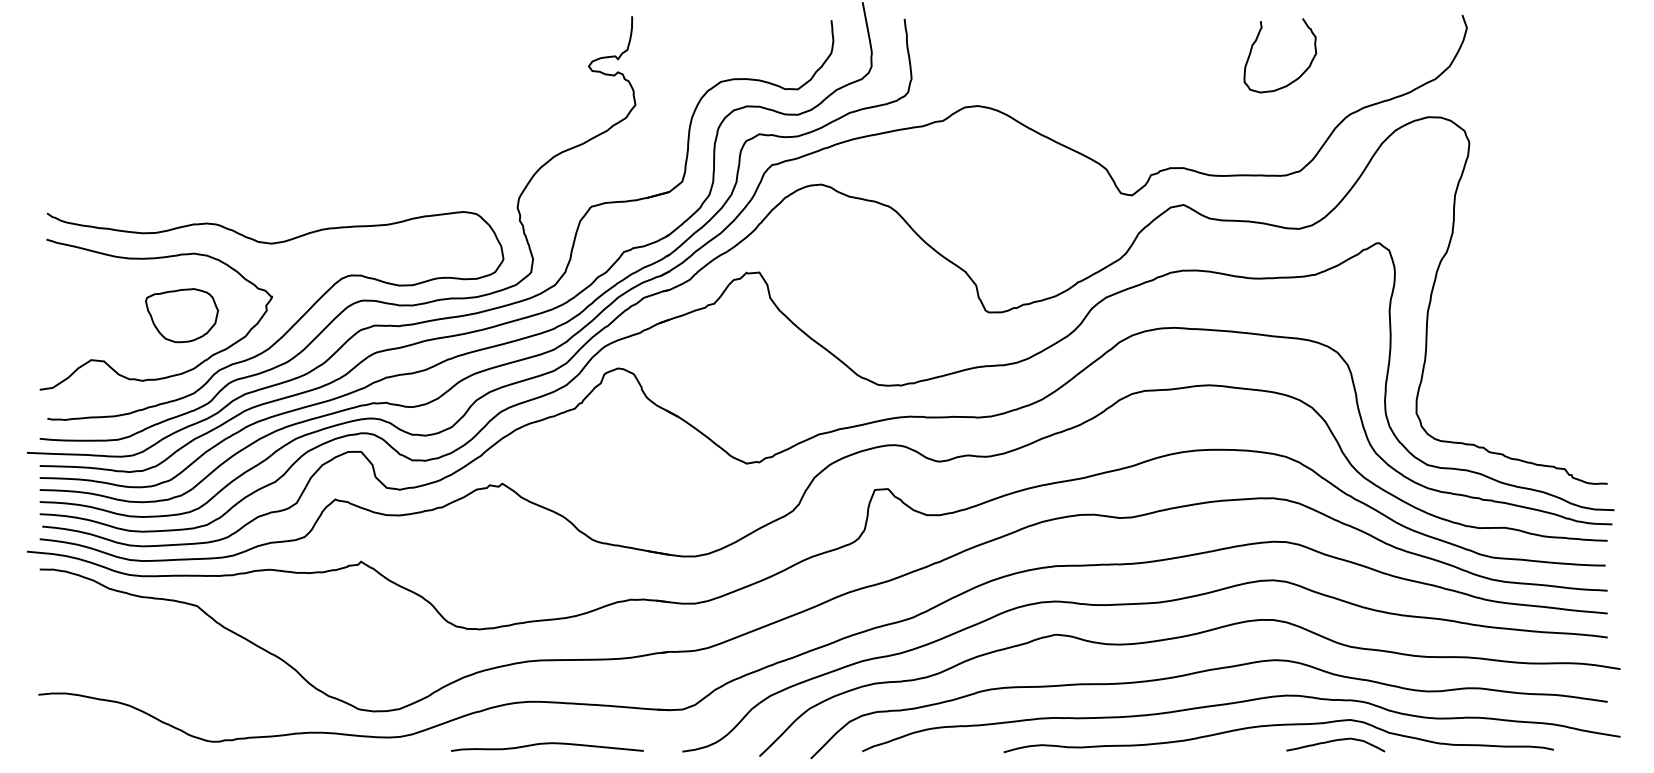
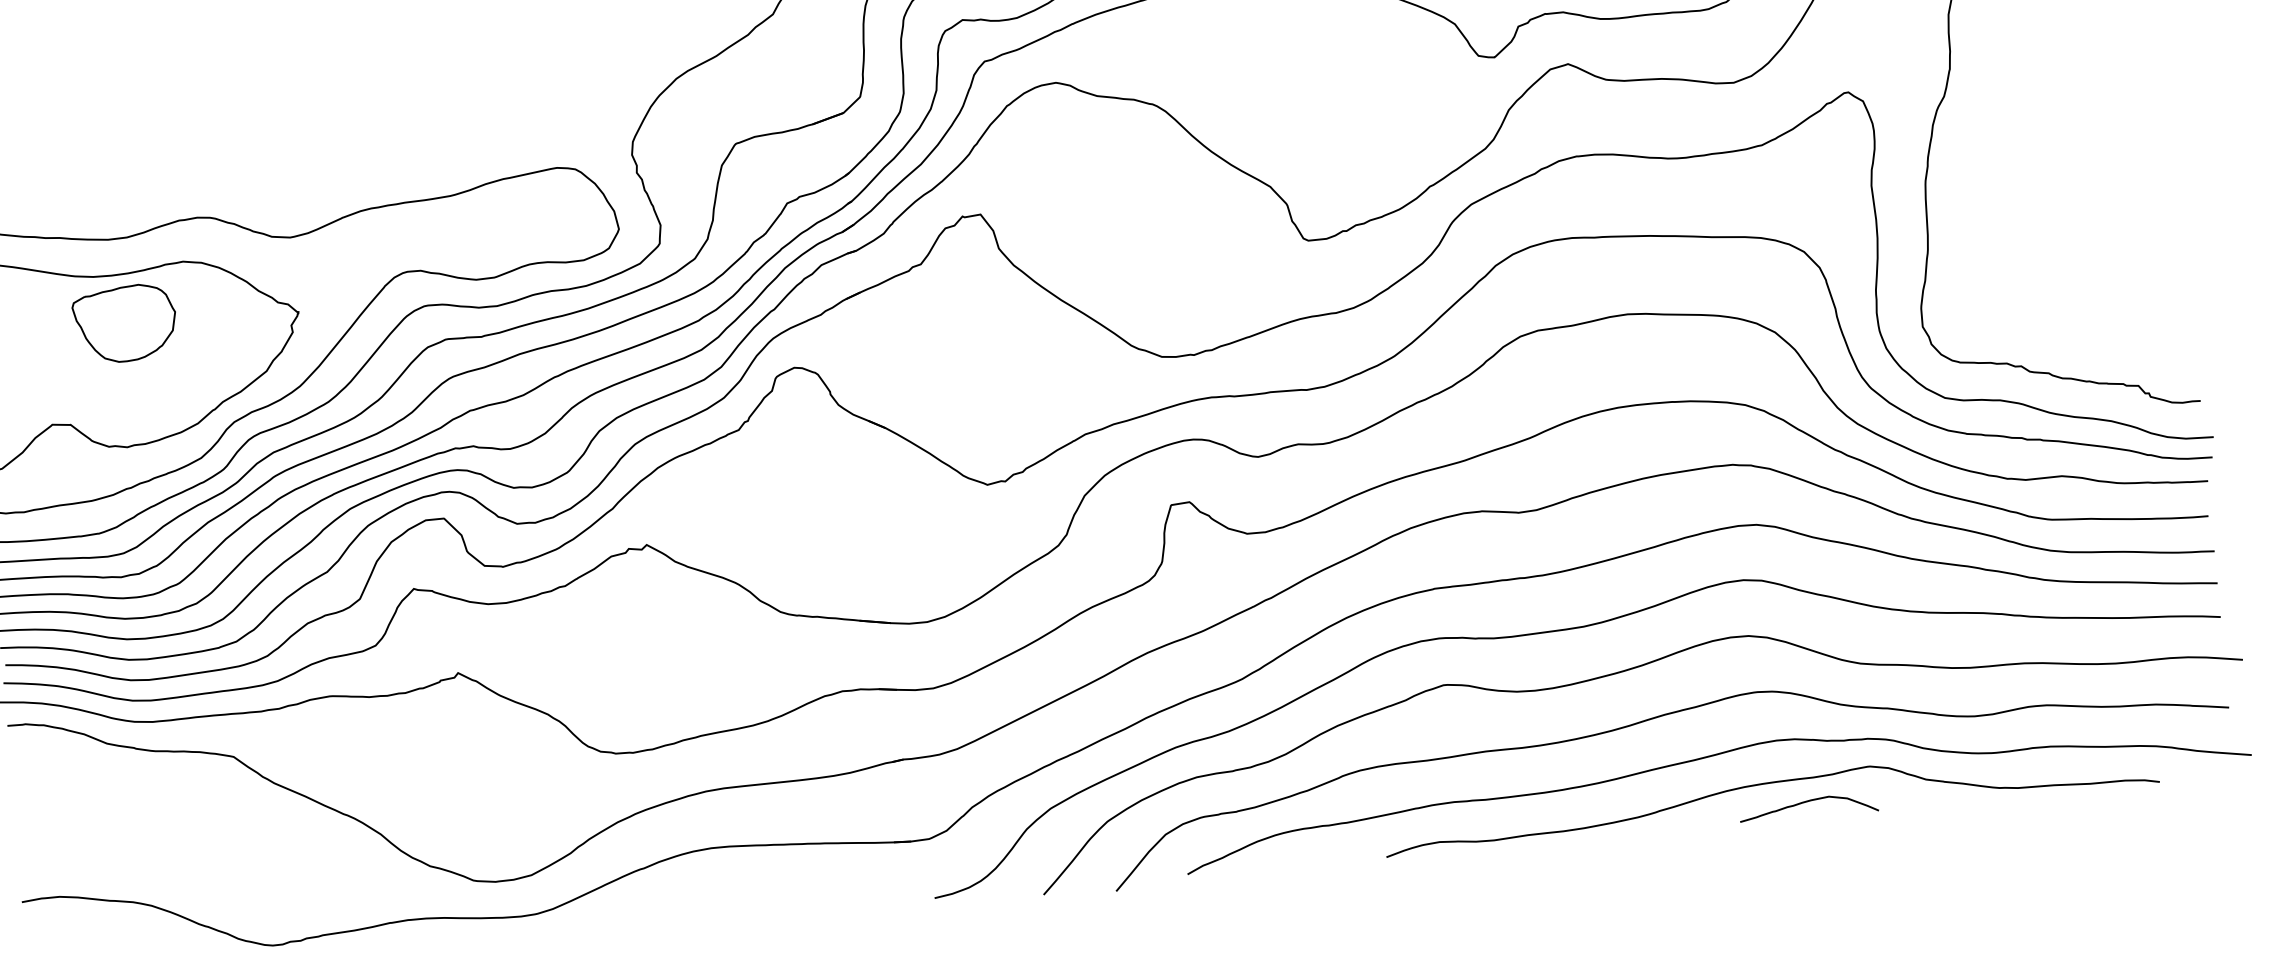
part: (181, 315) -> (124, 323), moved
curve: (1335, 741) -> (1808, 802), moved
curve: (547, 744) -> (744, 905), removed

